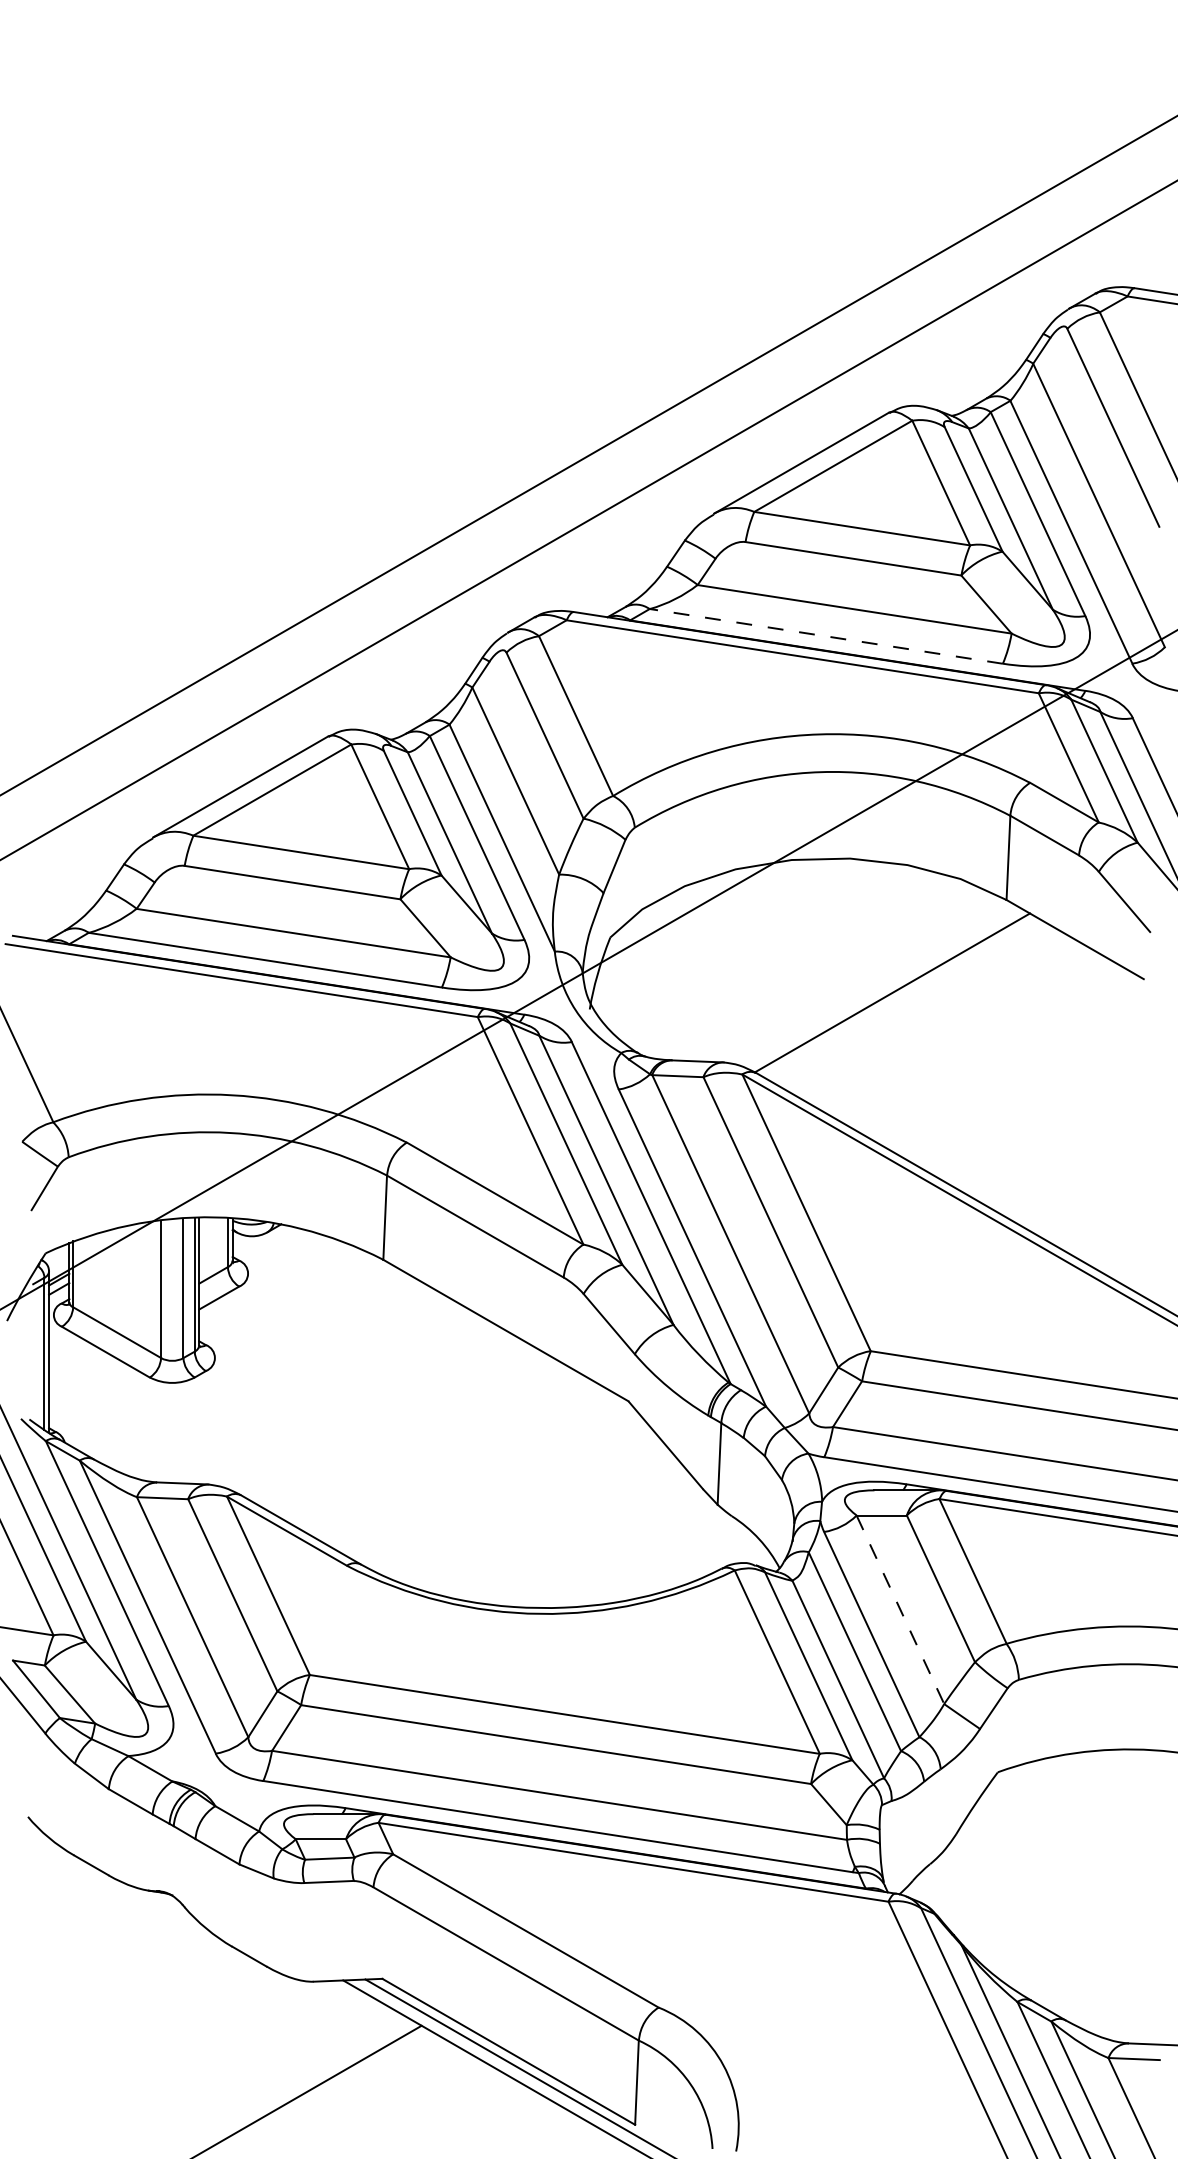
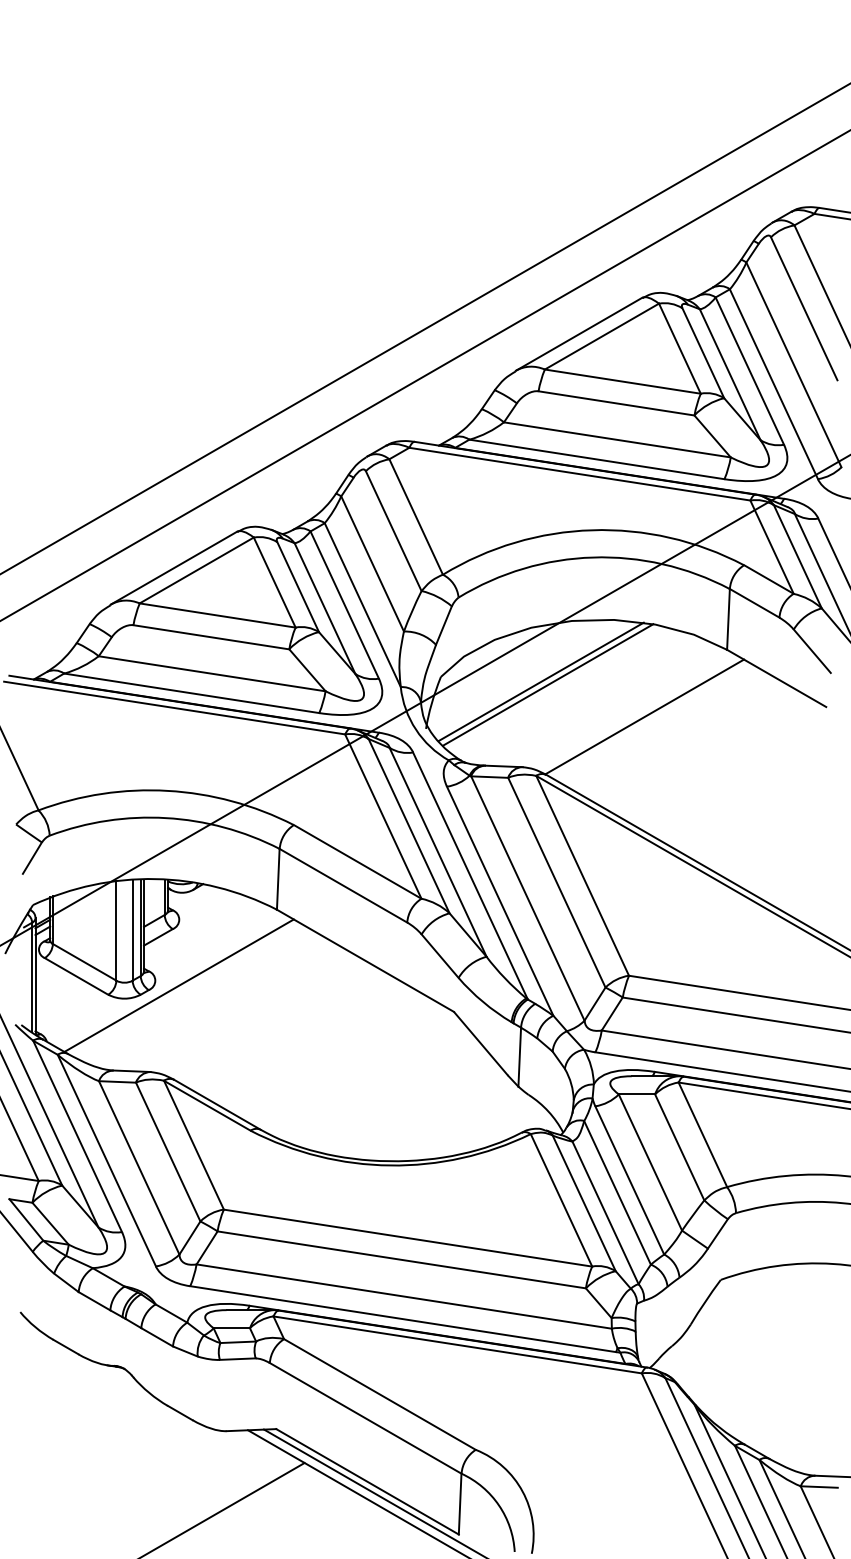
line: (826, 636) -> (597, 459), dashed -> solid
line: (749, 944) -> (541, 681), added
line: (758, 948) -> (547, 684), added
line: (247, 1364) -> (178, 985), added
line: (900, 1609) -> (650, 1162), dashed -> solid

